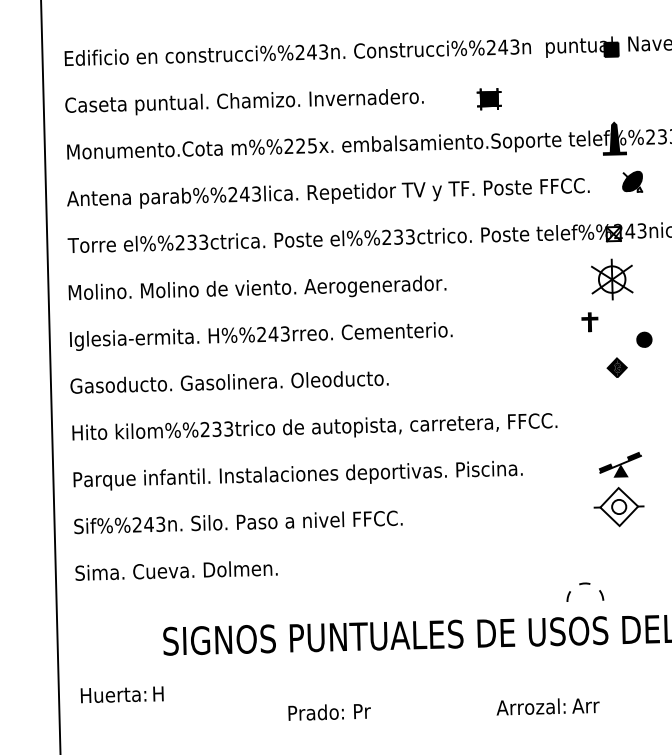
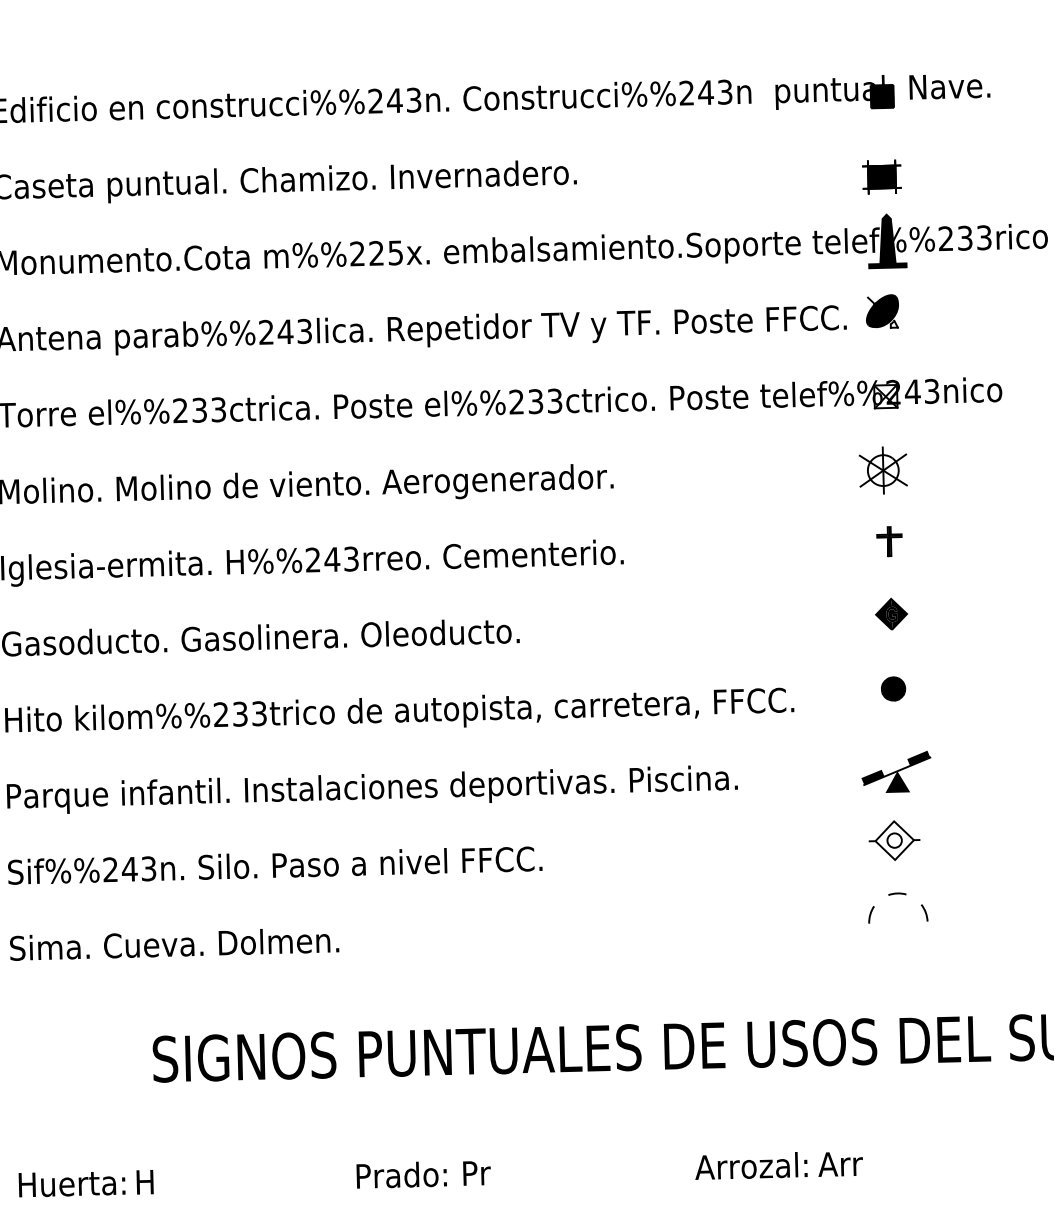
part: (488, 99) -> (880, 177), moved
part: (632, 181) -> (882, 311), moved
part: (611, 279) -> (882, 470), size x0.71
part: (589, 322) -> (888, 542), moved
part: (644, 339) -> (893, 688), moved
part: (618, 506) -> (893, 839), size x0.62
part: (585, 584) -> (898, 895), moved
text: (121, 694) -> (84, 1183), moved

